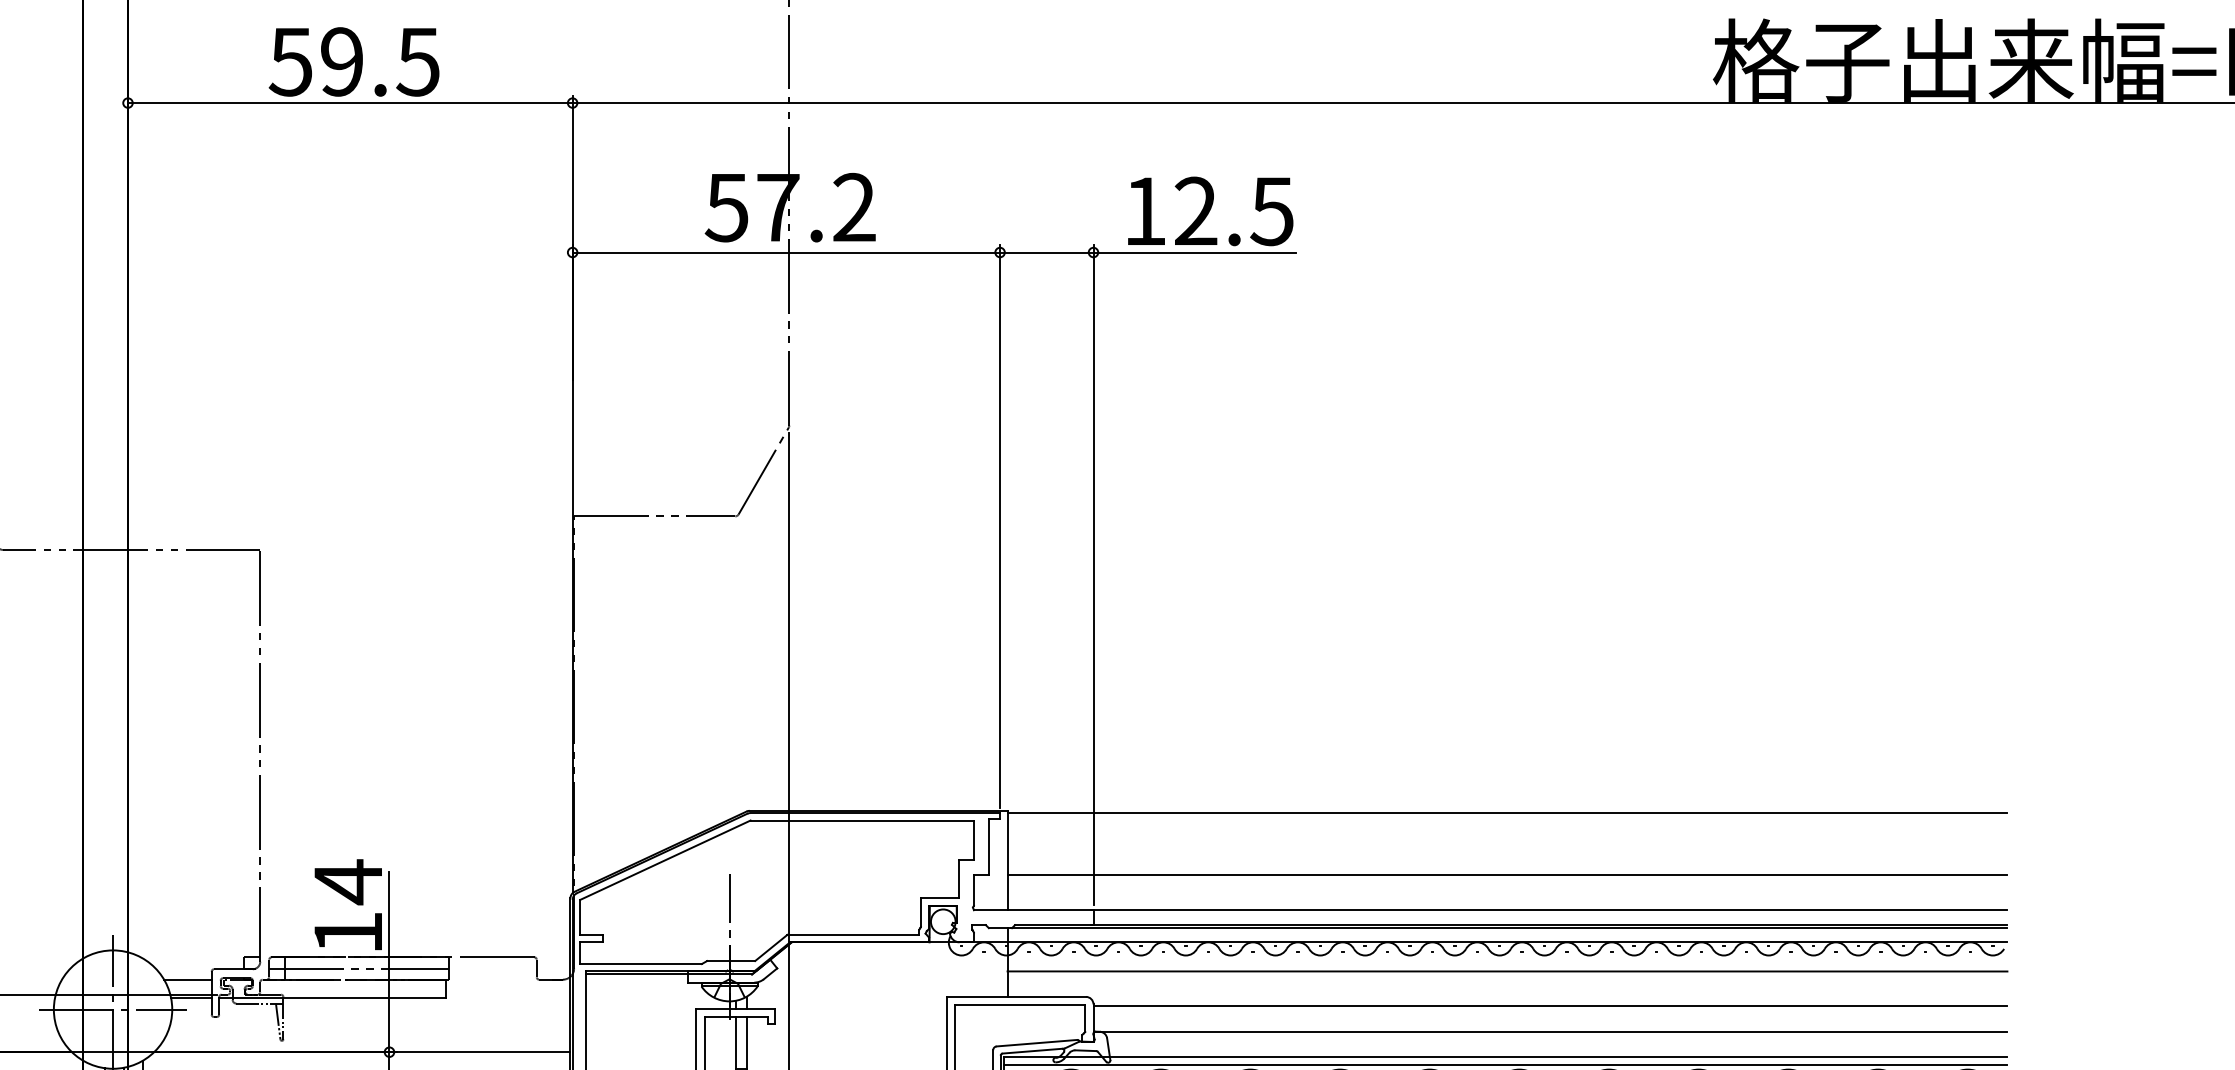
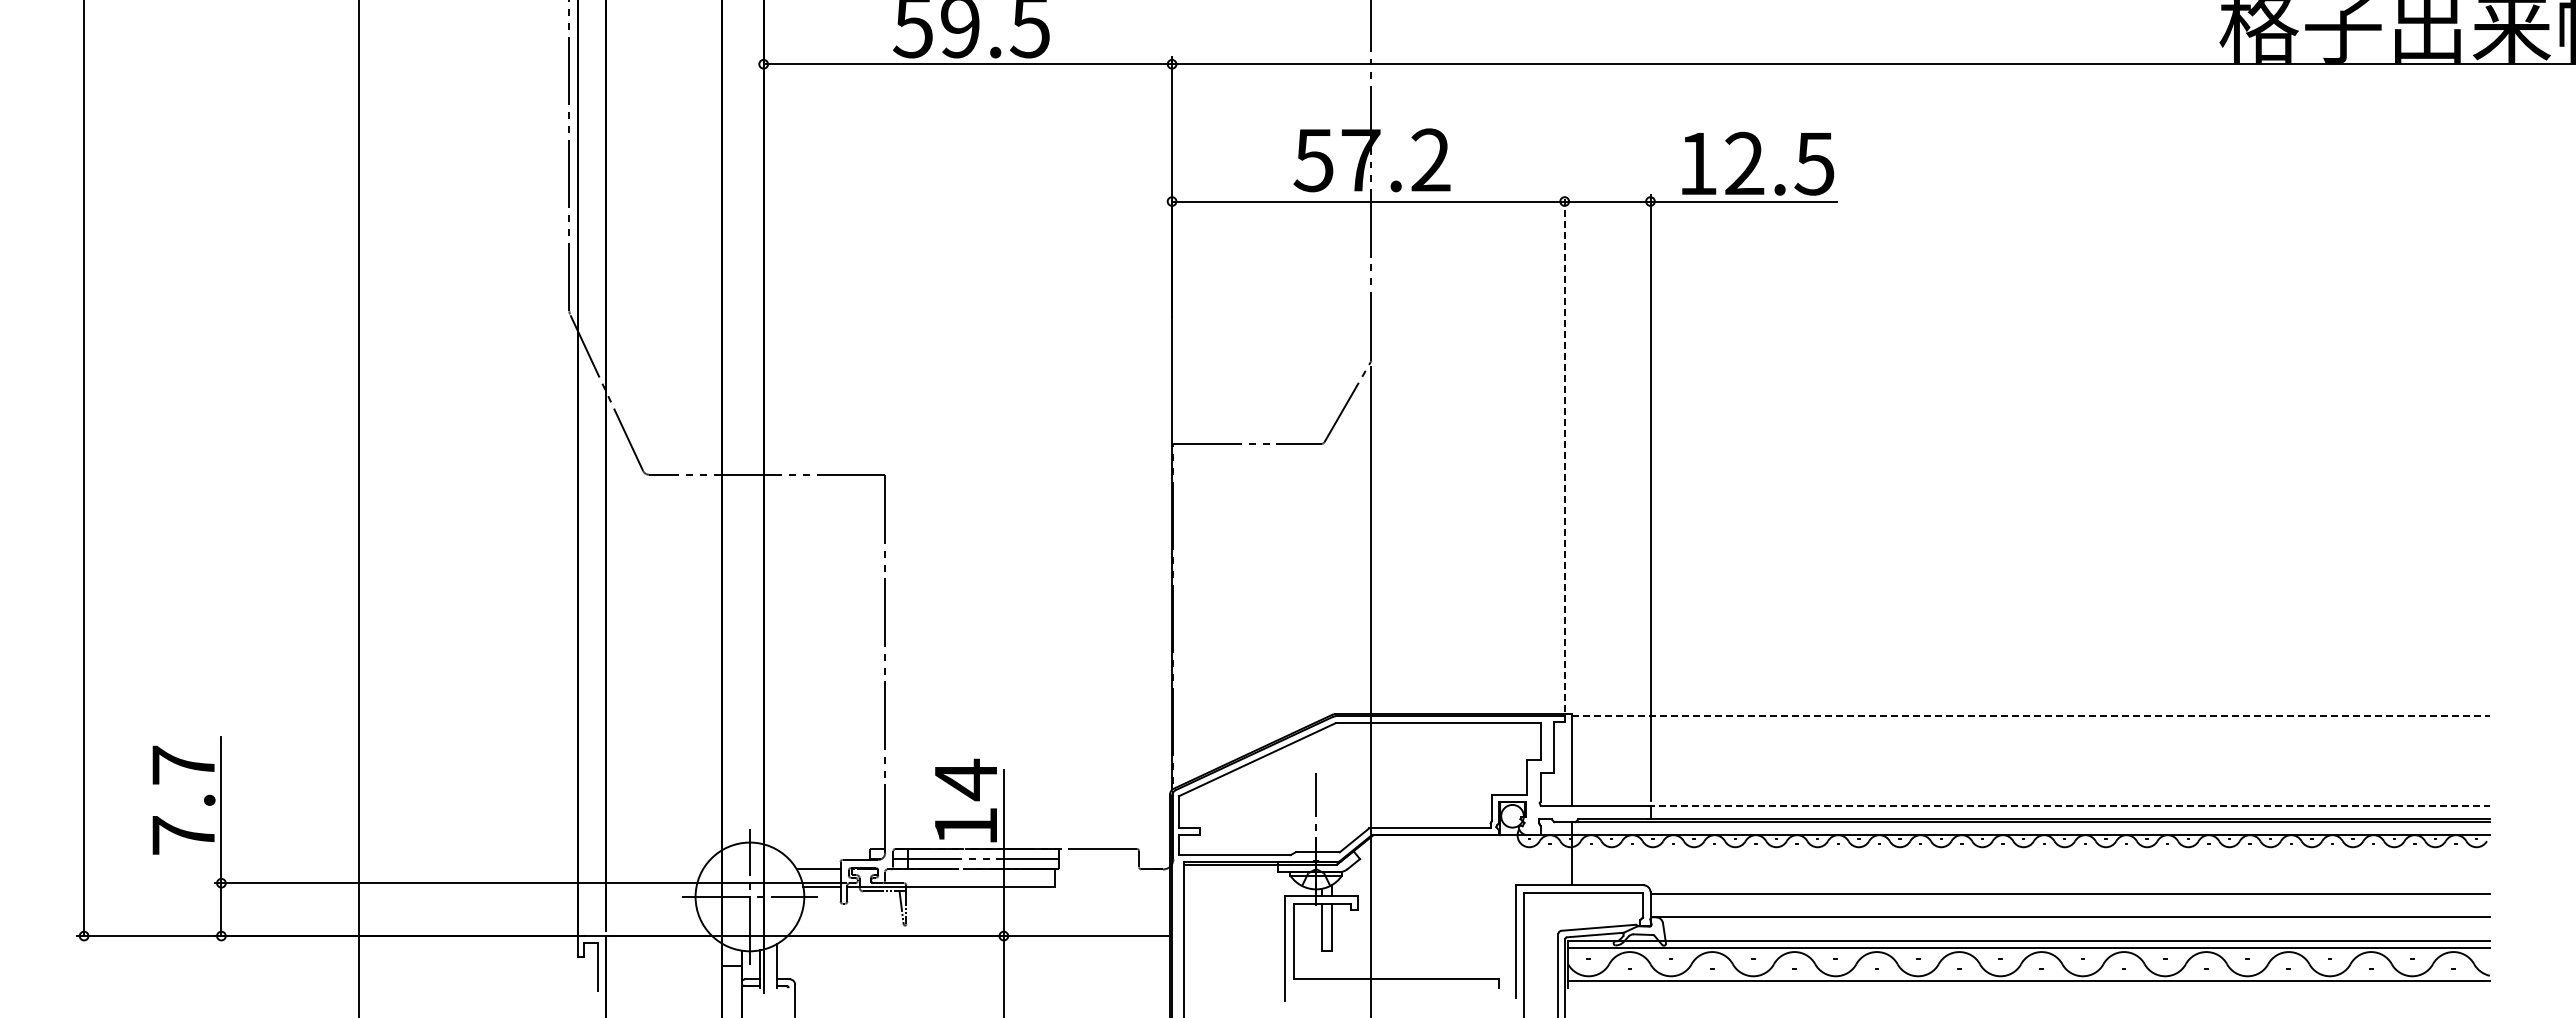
line: (999, 525) -> (1564, 452), solid -> dashed
line: (1508, 813) -> (2031, 716), solid -> dashed
line: (1507, 875) -> (2030, 773), removed
line: (1549, 910) -> (2069, 805), solid -> dashed
line: (1507, 971) -> (2030, 861), removed

